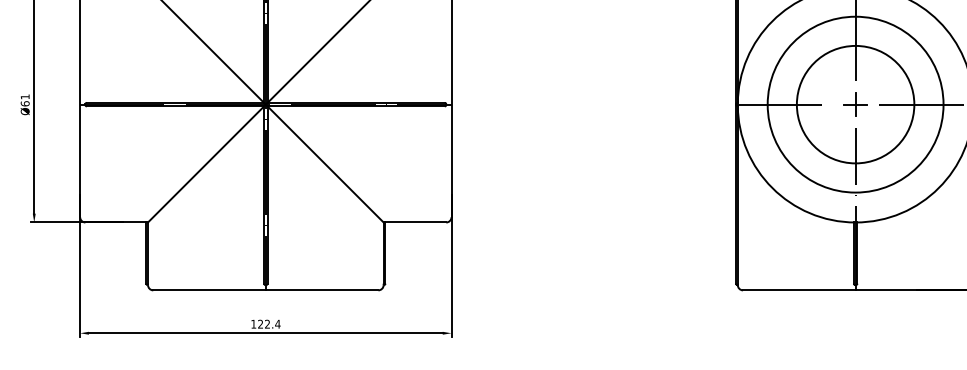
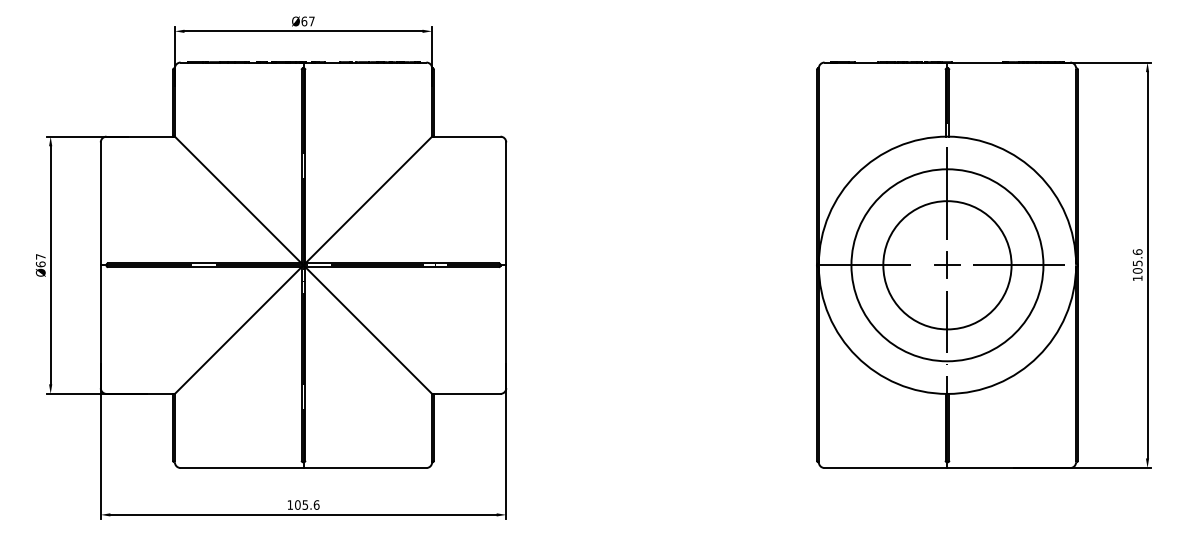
text: (24, 96) -> (40, 256), Ø61 -> Ø67
text: (269, 323) -> (307, 504), 122.4 -> 105.6

